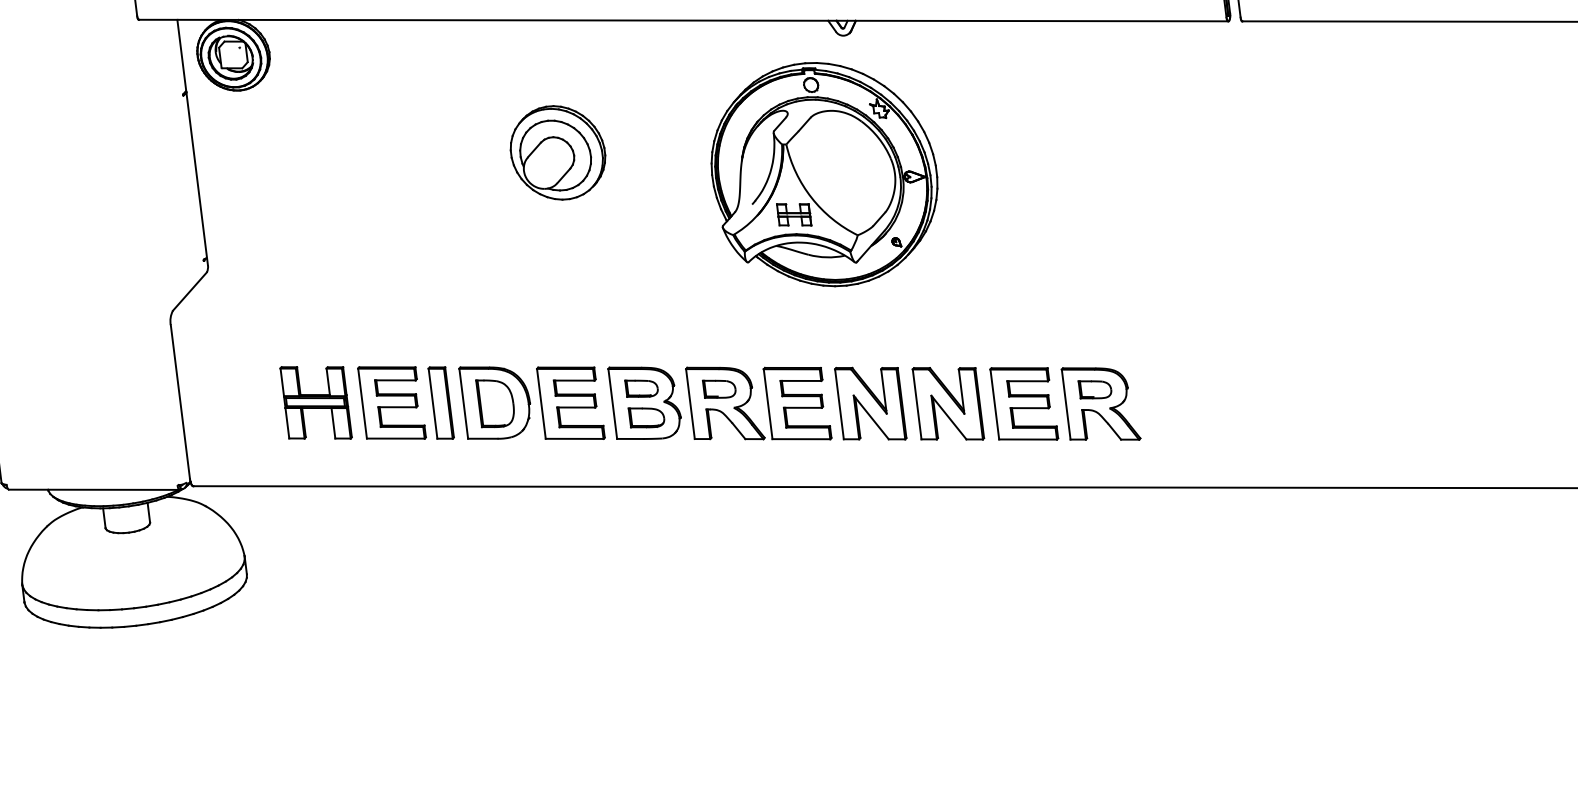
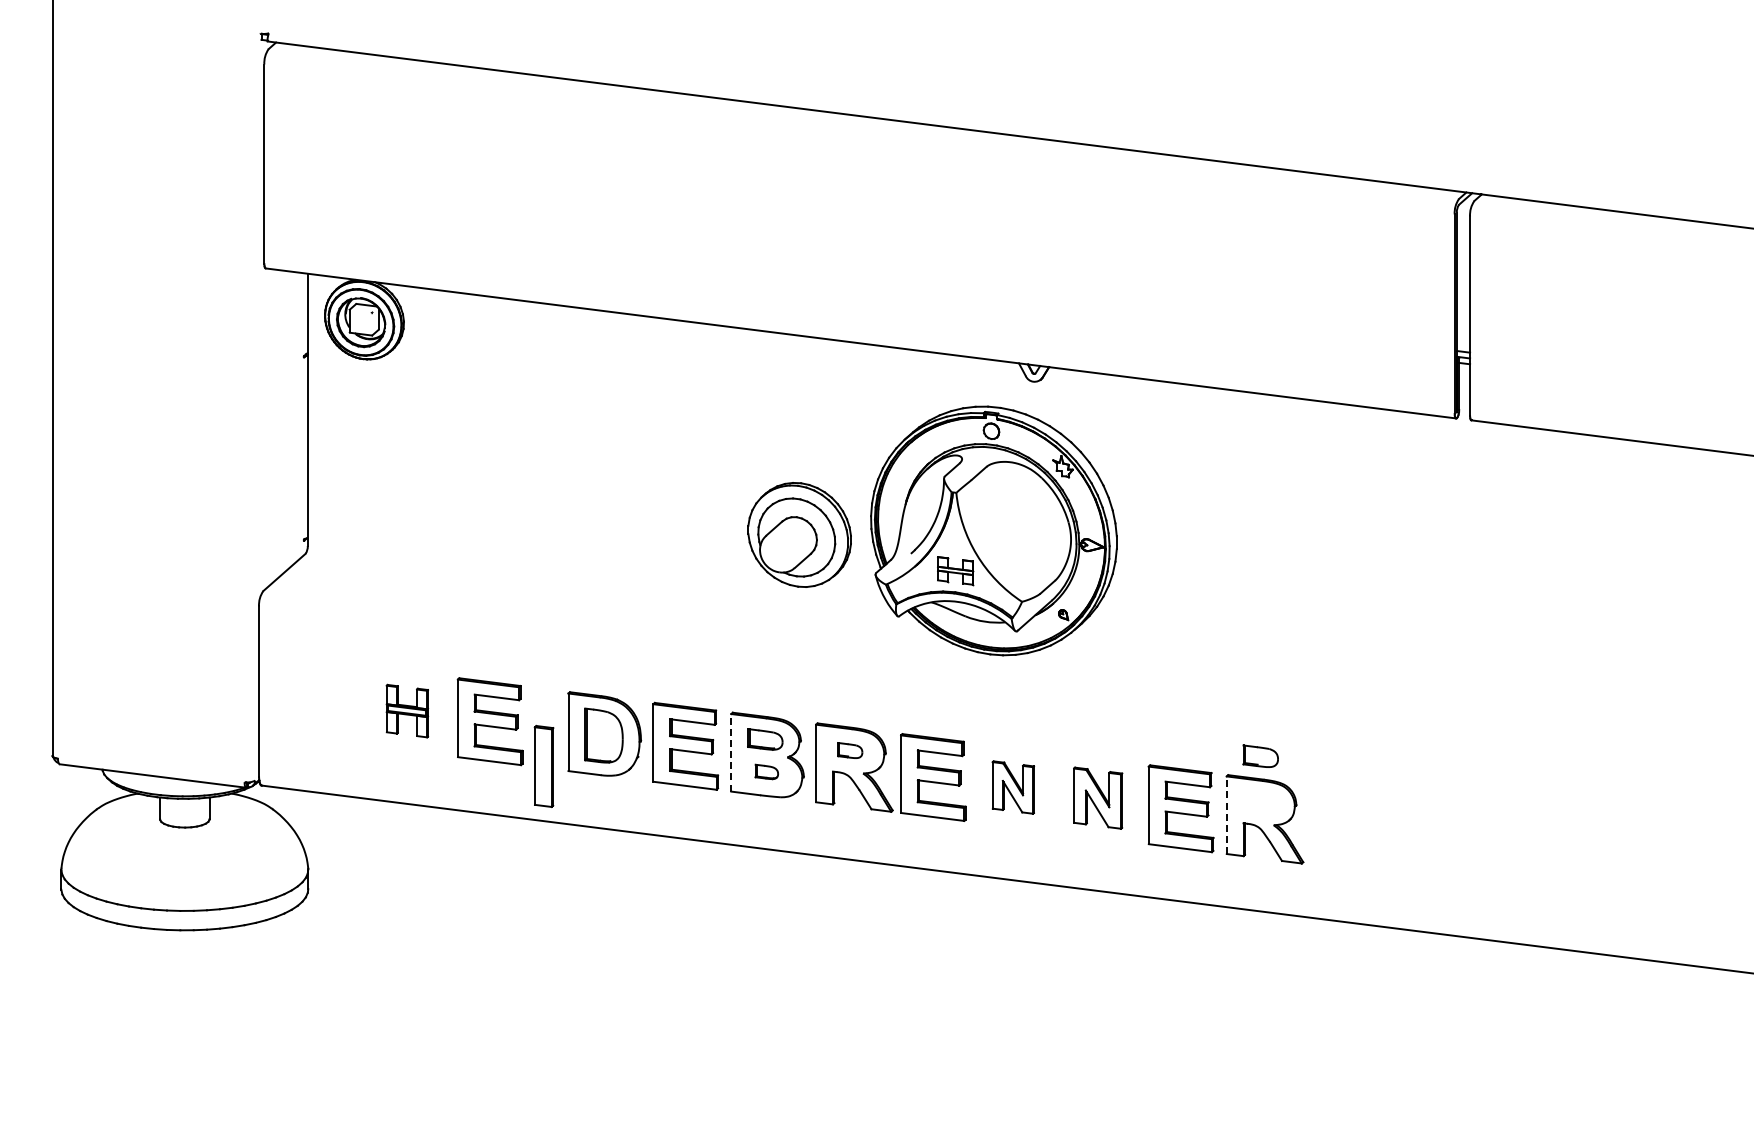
part: (557, 152) -> (799, 534), moved
part: (719, 388) -> (850, 750), size x0.7
part: (1095, 388) -> (1260, 755), moved
part: (316, 402) -> (407, 710), size x0.6
part: (440, 402) -> (543, 765), moved
line: (612, 403) -> (731, 752), solid -> dashed
part: (870, 403) -> (1013, 787), size x0.6
part: (947, 403) -> (1097, 797), size x0.7
line: (1065, 404) -> (1226, 815), solid -> dashed
part: (646, 416) -> (766, 771), size x0.6

